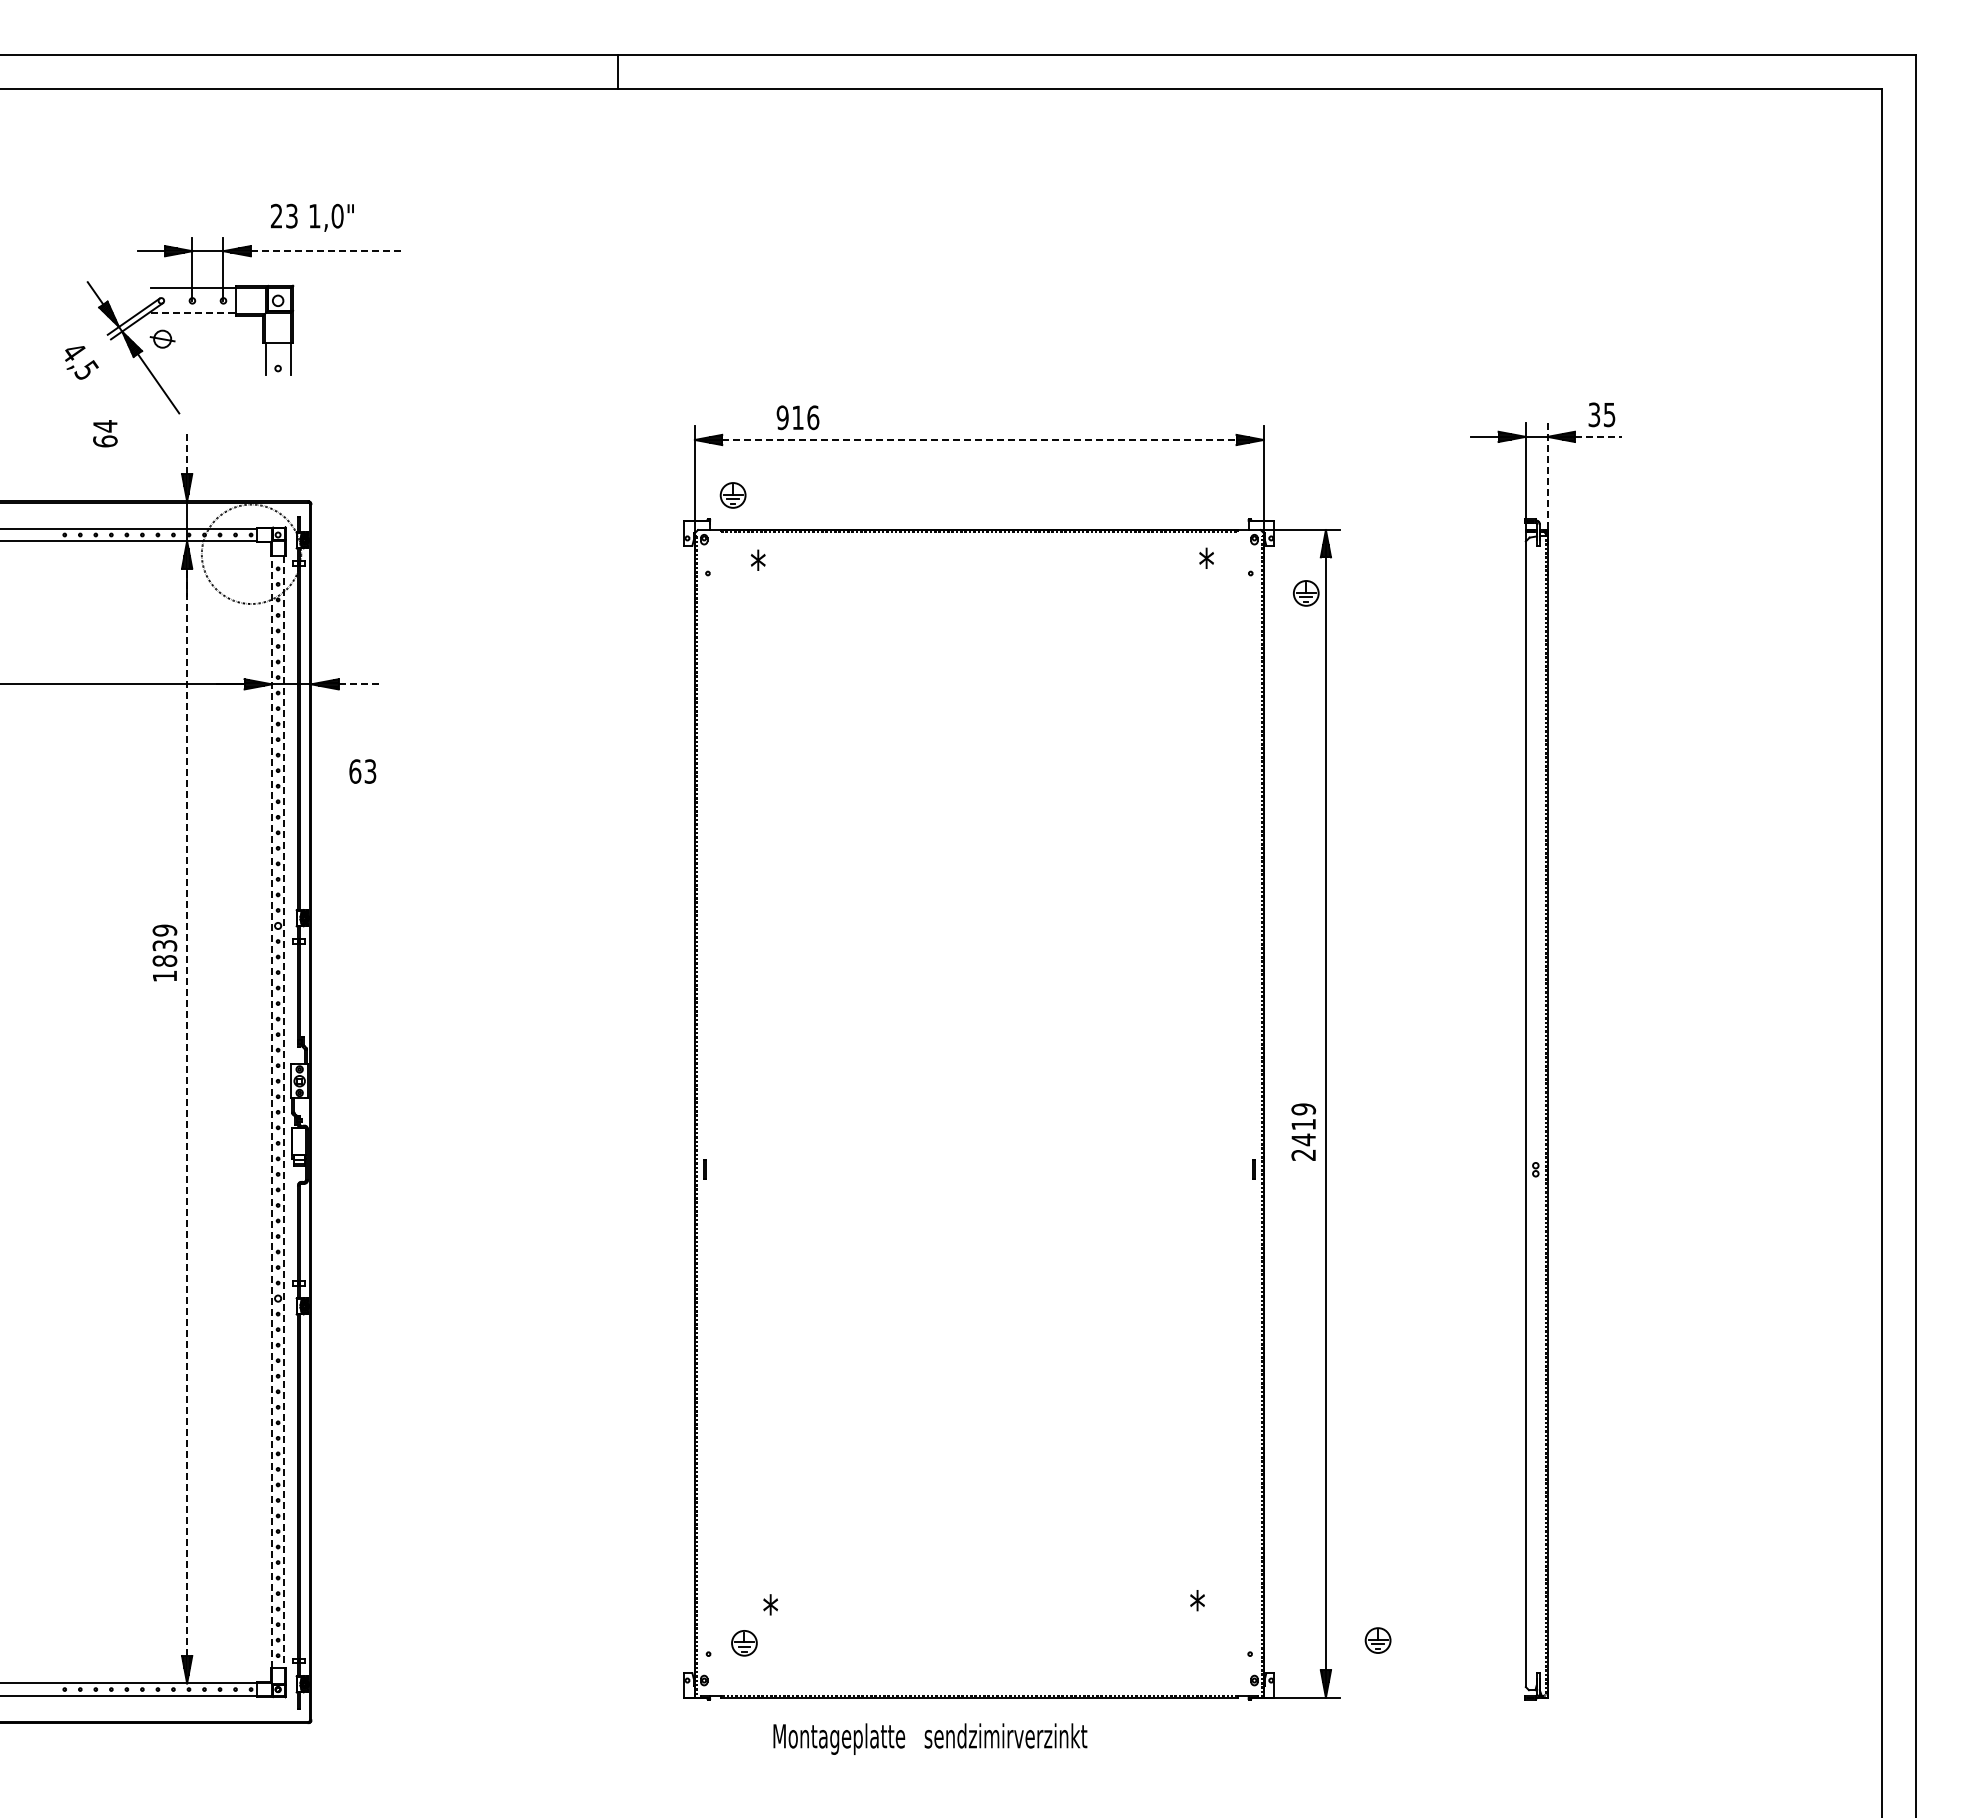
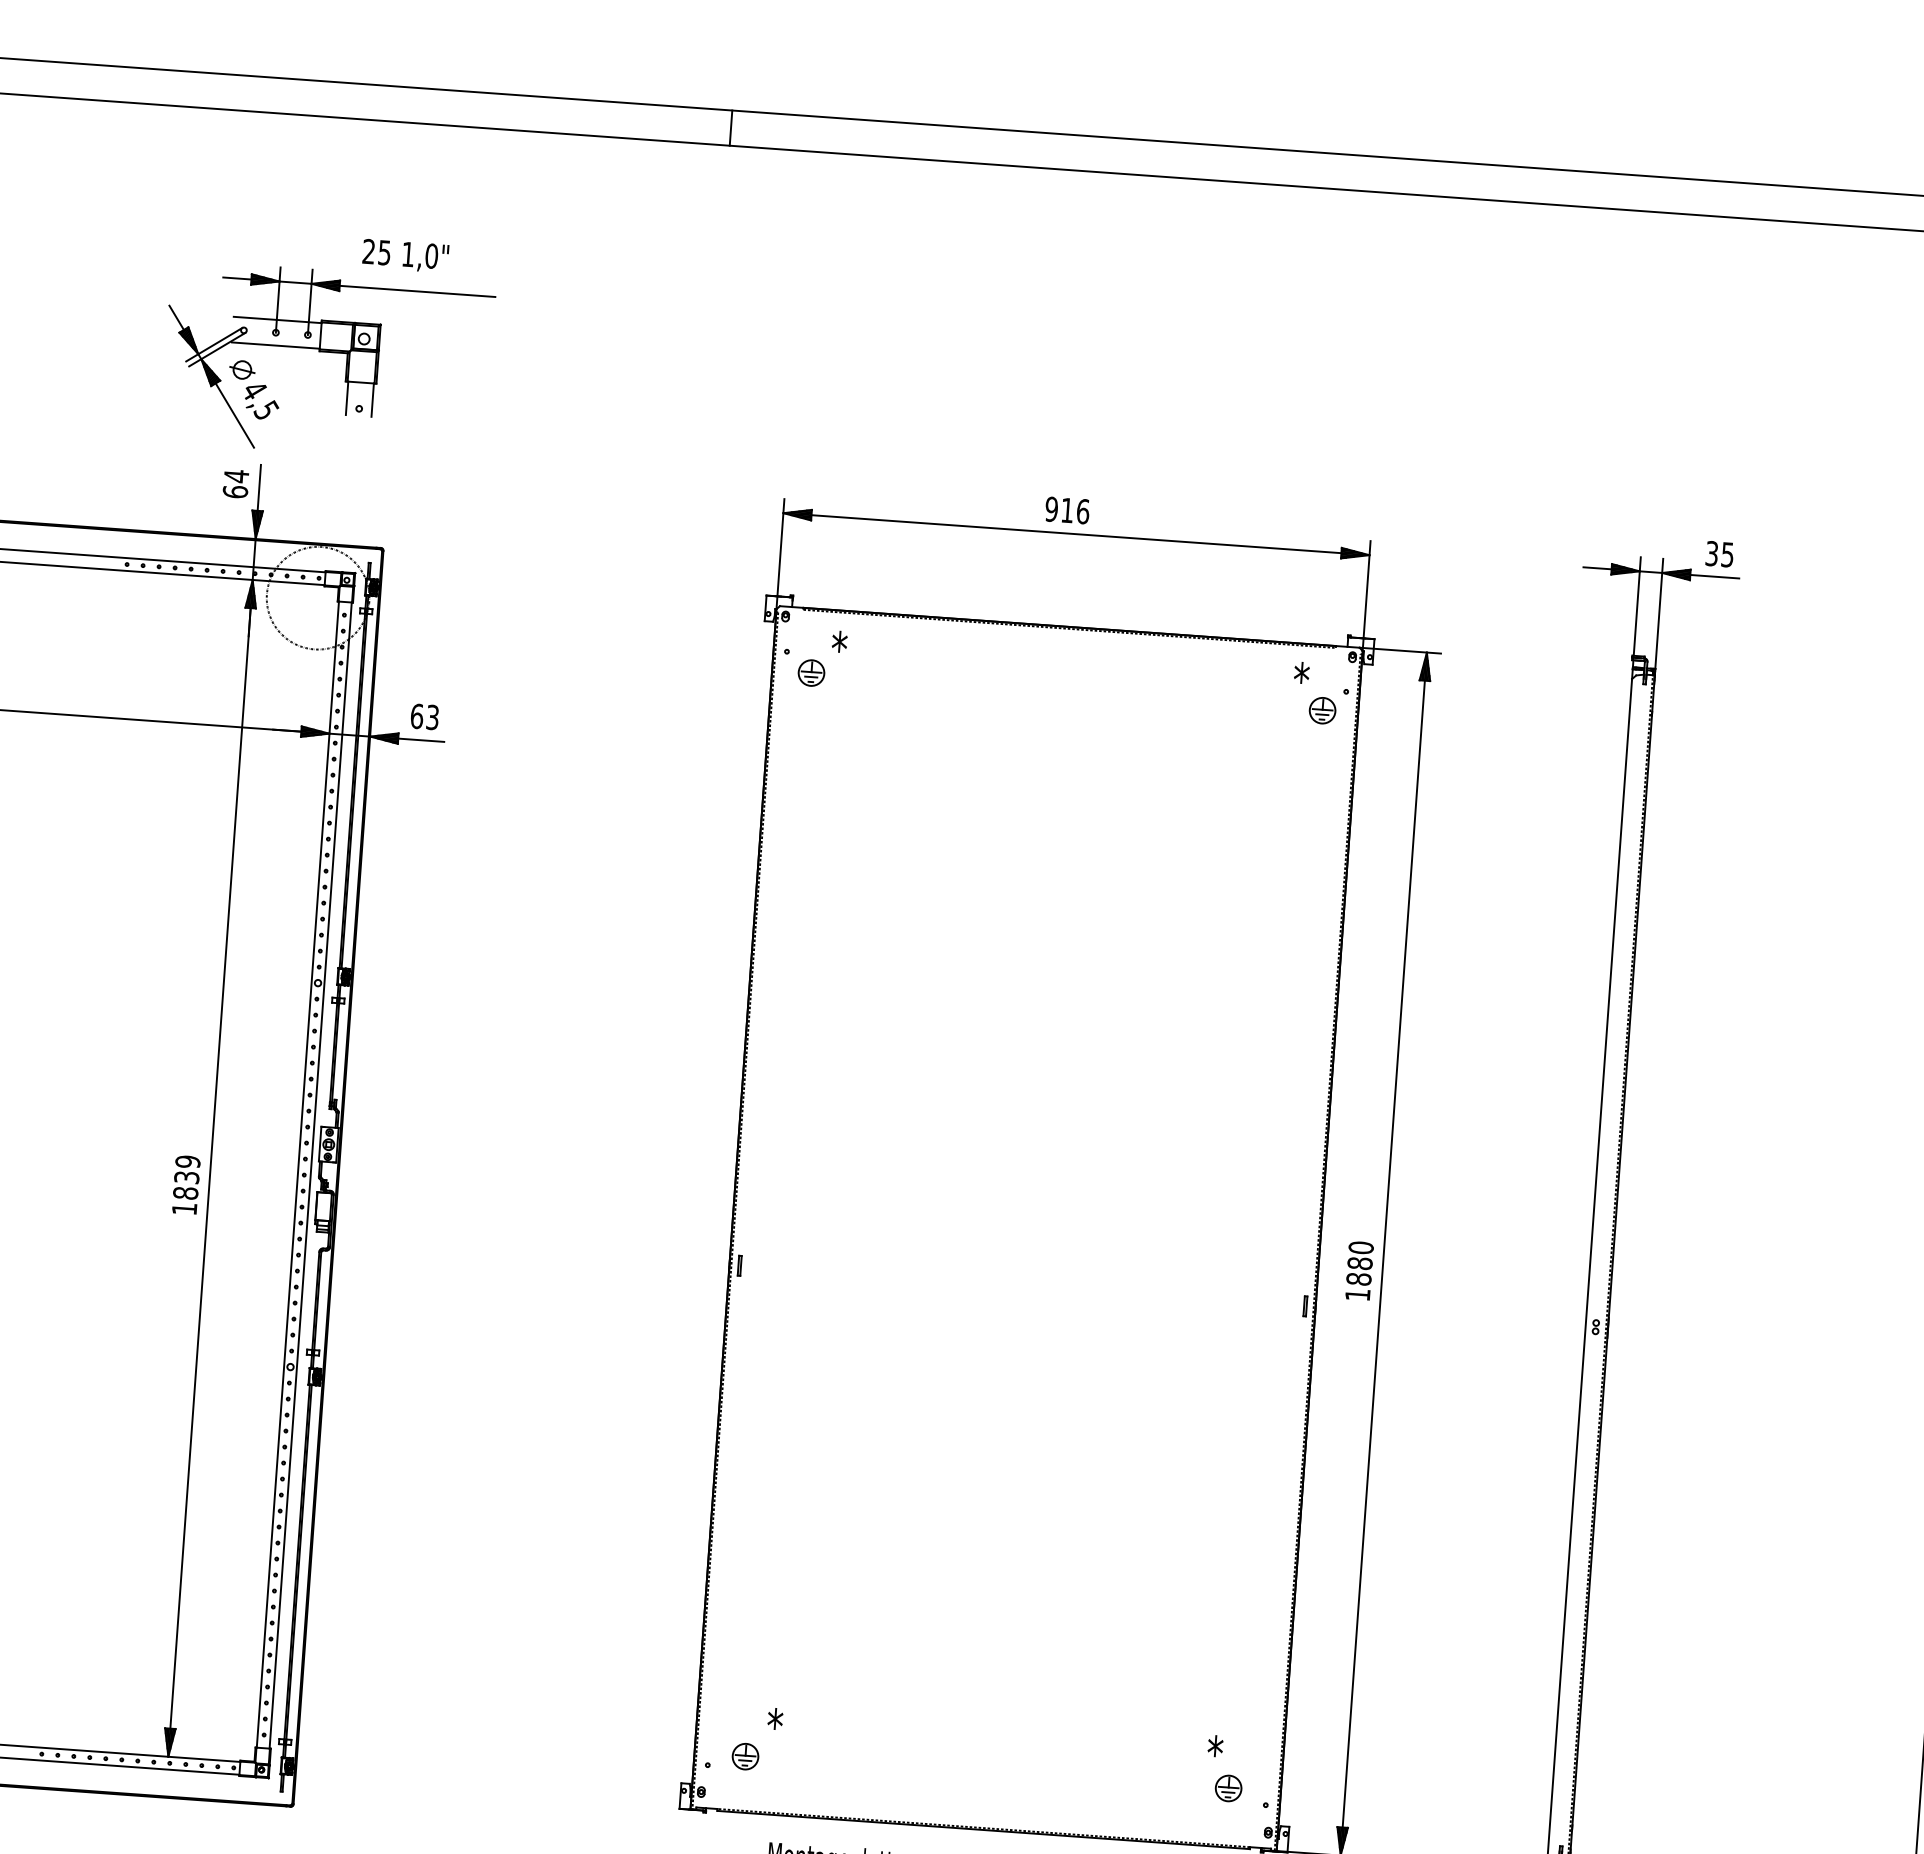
text: (291, 215) -> (384, 252), 23 -> 25
line: (326, 251) -> (417, 291), dashed -> solid
line: (193, 313) -> (276, 345), dashed -> solid
text: (81, 362) -> (261, 401), moved
text: (797, 417) -> (1066, 510), moved
text: (105, 433) -> (236, 483), moved
line: (1598, 436) -> (1714, 576), dashed -> solid
line: (979, 439) -> (1076, 533), dashed -> solid
line: (187, 451) -> (259, 487), dashed -> solid
line: (1547, 477) -> (1659, 614), dashed -> solid
part: (732, 495) -> (810, 673), moved
part: (1306, 593) -> (1322, 710), moved
line: (361, 684) -> (421, 740), dashed -> solid
text: (362, 771) -> (424, 716), moved
text: (164, 952) -> (185, 1184), moved
line: (271, 1111) -> (297, 1173), dashed -> solid
line: (187, 1112) -> (210, 1168), dashed -> solid
line: (284, 1112) -> (310, 1175), dashed -> solid
text: (1303, 1131) -> (1359, 1270), 2419 -> 1880
part: (1377, 1640) -> (1228, 1788), moved

